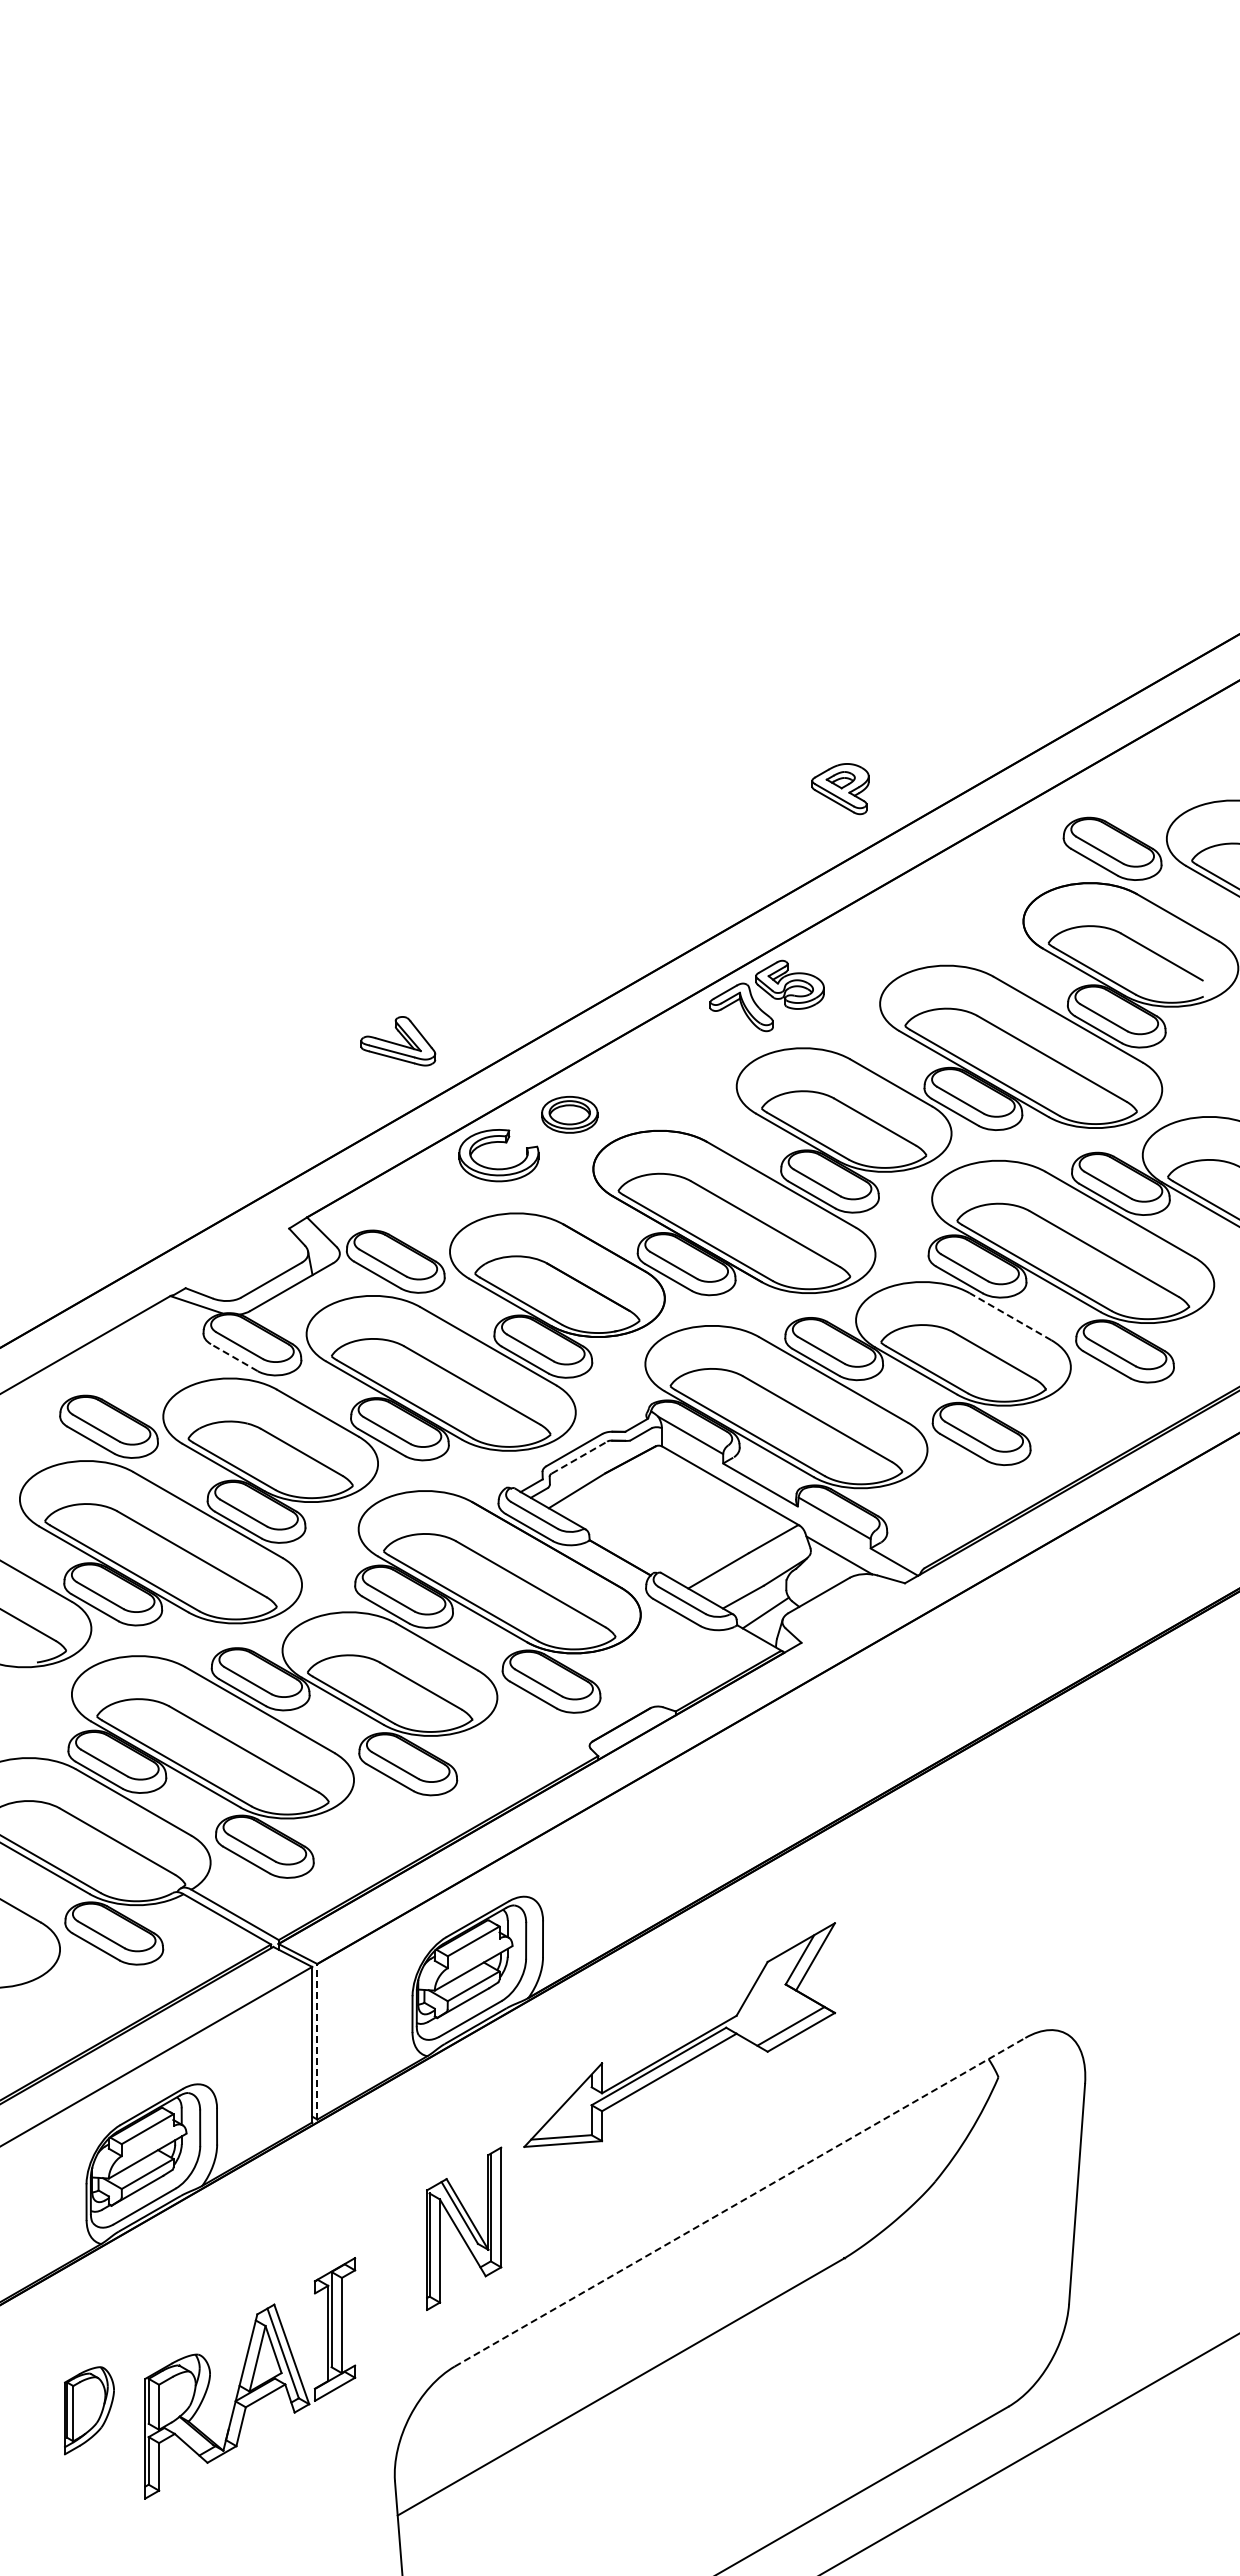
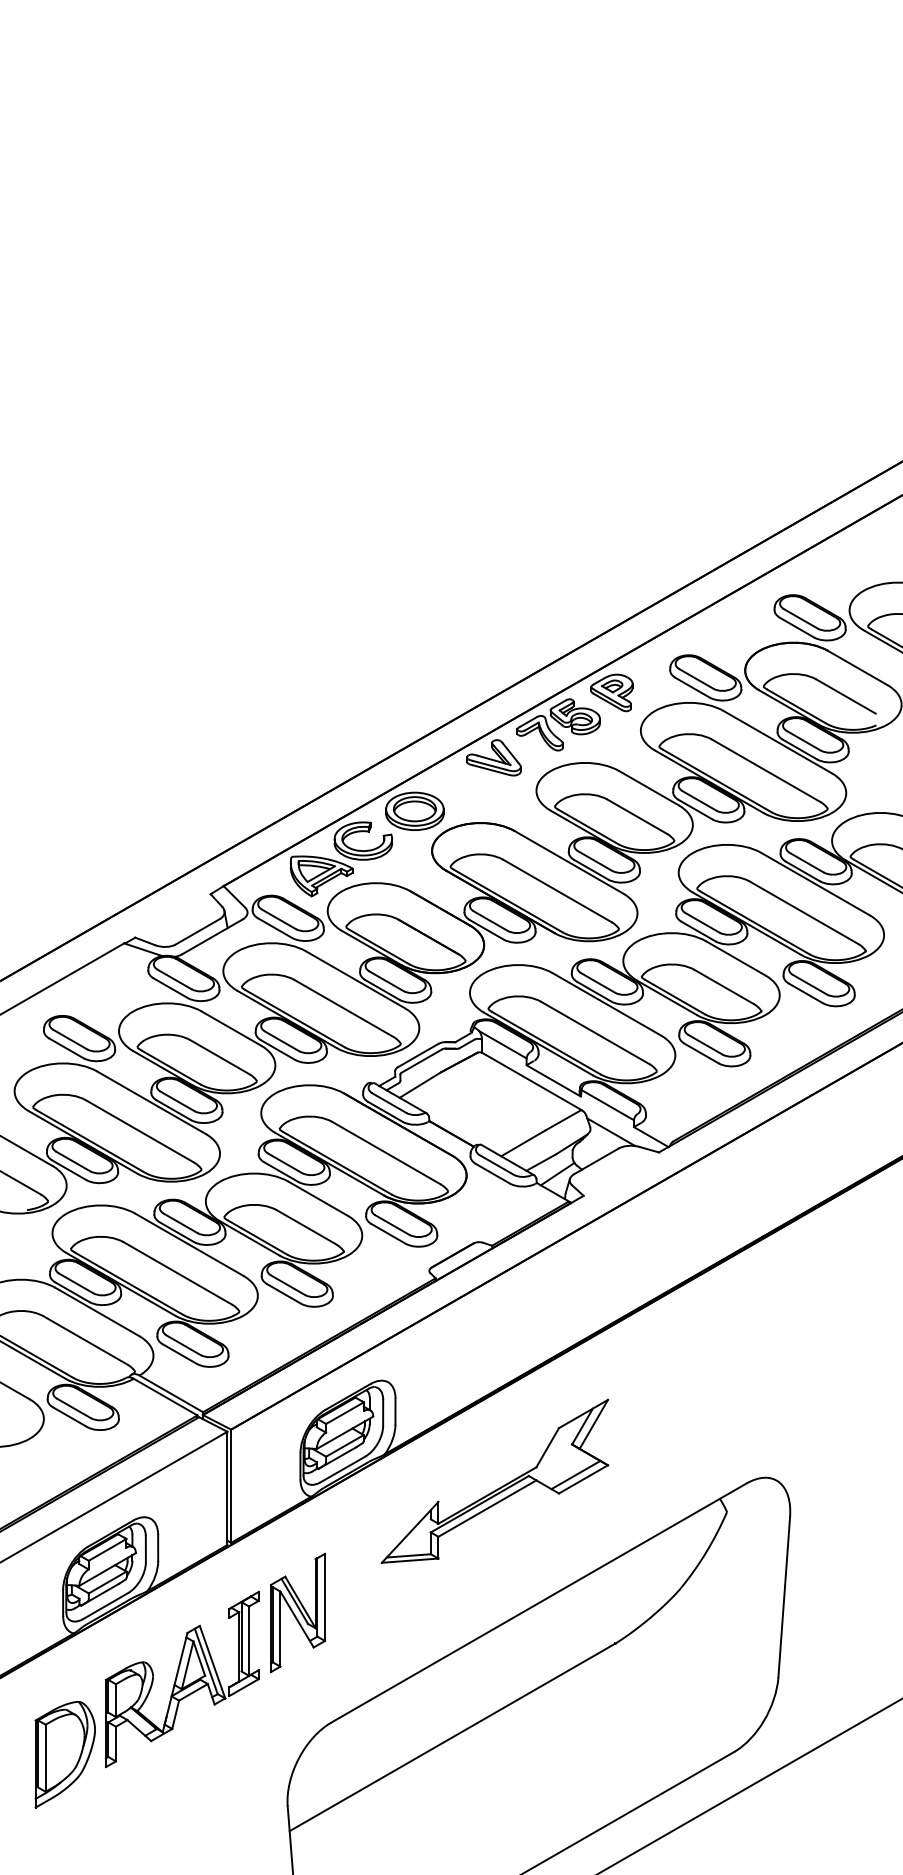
part: (840, 789) -> (612, 693), moved
part: (969, 931) -> (705, 677), added
part: (398, 1041) -> (494, 758), moved
part: (569, 1114) -> (414, 811), size x1.43
part: (441, 1203) -> (321, 875), added
line: (1010, 1316) -> (735, 958), dashed -> solid
line: (234, 1357) -> (170, 988), dashed -> solid
line: (579, 1457) -> (422, 1060), dashed -> solid
line: (317, 2041) -> (231, 1486), dashed -> solid
line: (740, 2202) -> (539, 1603), dashed -> solid
part: (464, 2228) -> (298, 1612), moved
part: (250, 2378) -> (182, 1679), moved
part: (89, 2410) -> (65, 1754), size x1.67

